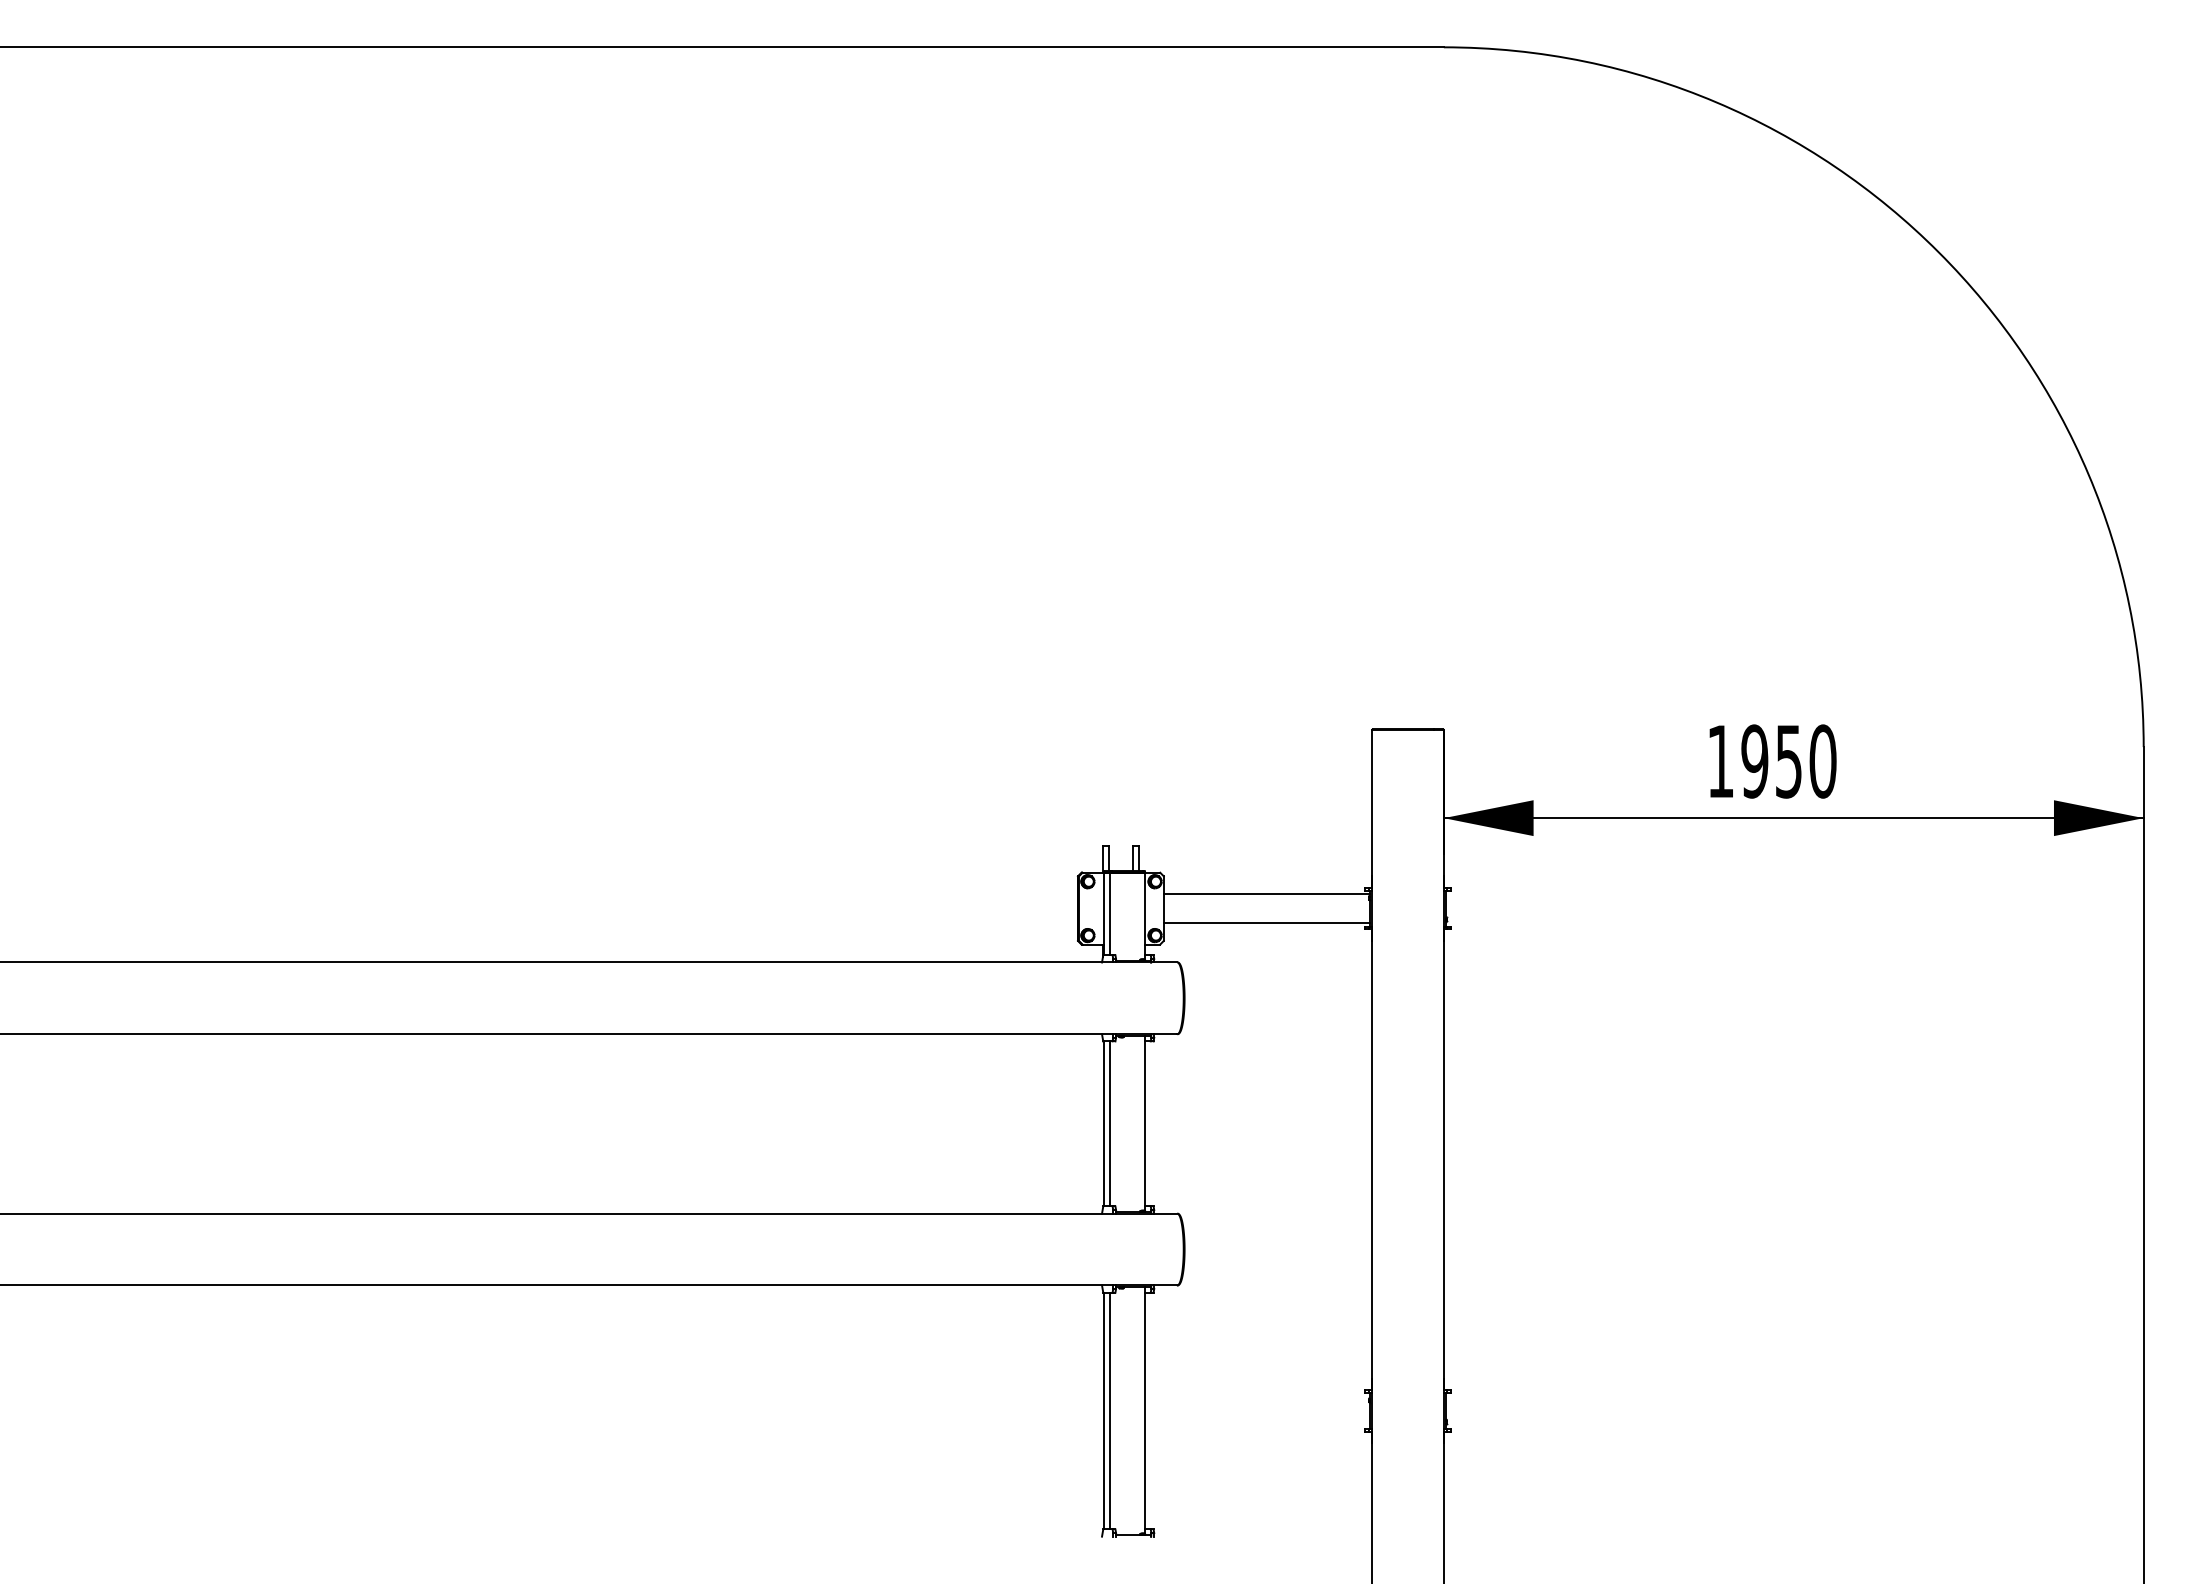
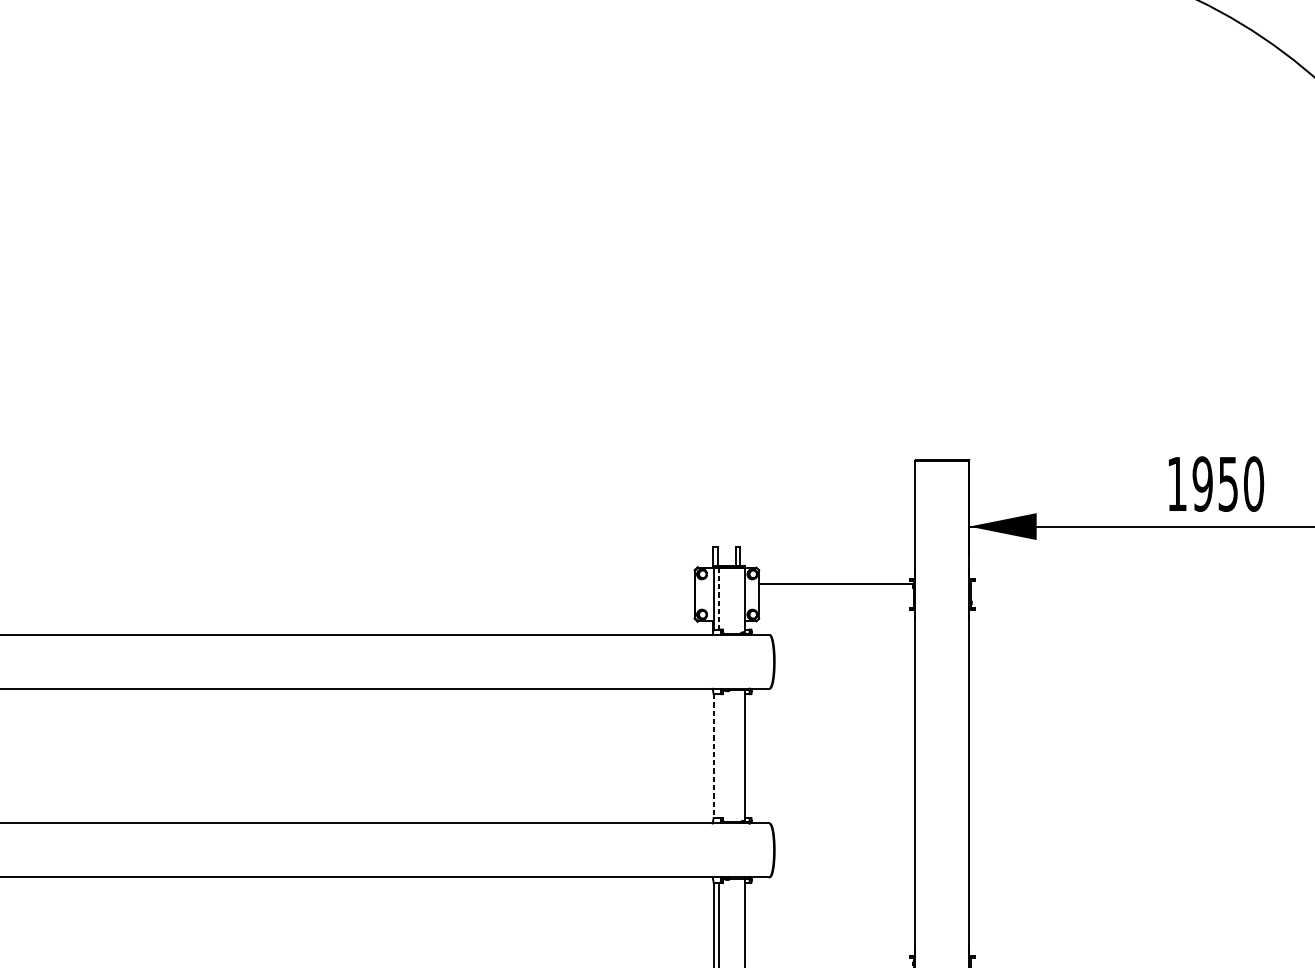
line: (1109, 914) -> (718, 598), solid -> dashed
line: (1266, 922) -> (836, 604), removed
line: (1103, 1123) -> (713, 755), solid -> dashed
line: (1109, 1123) -> (718, 755), removed

